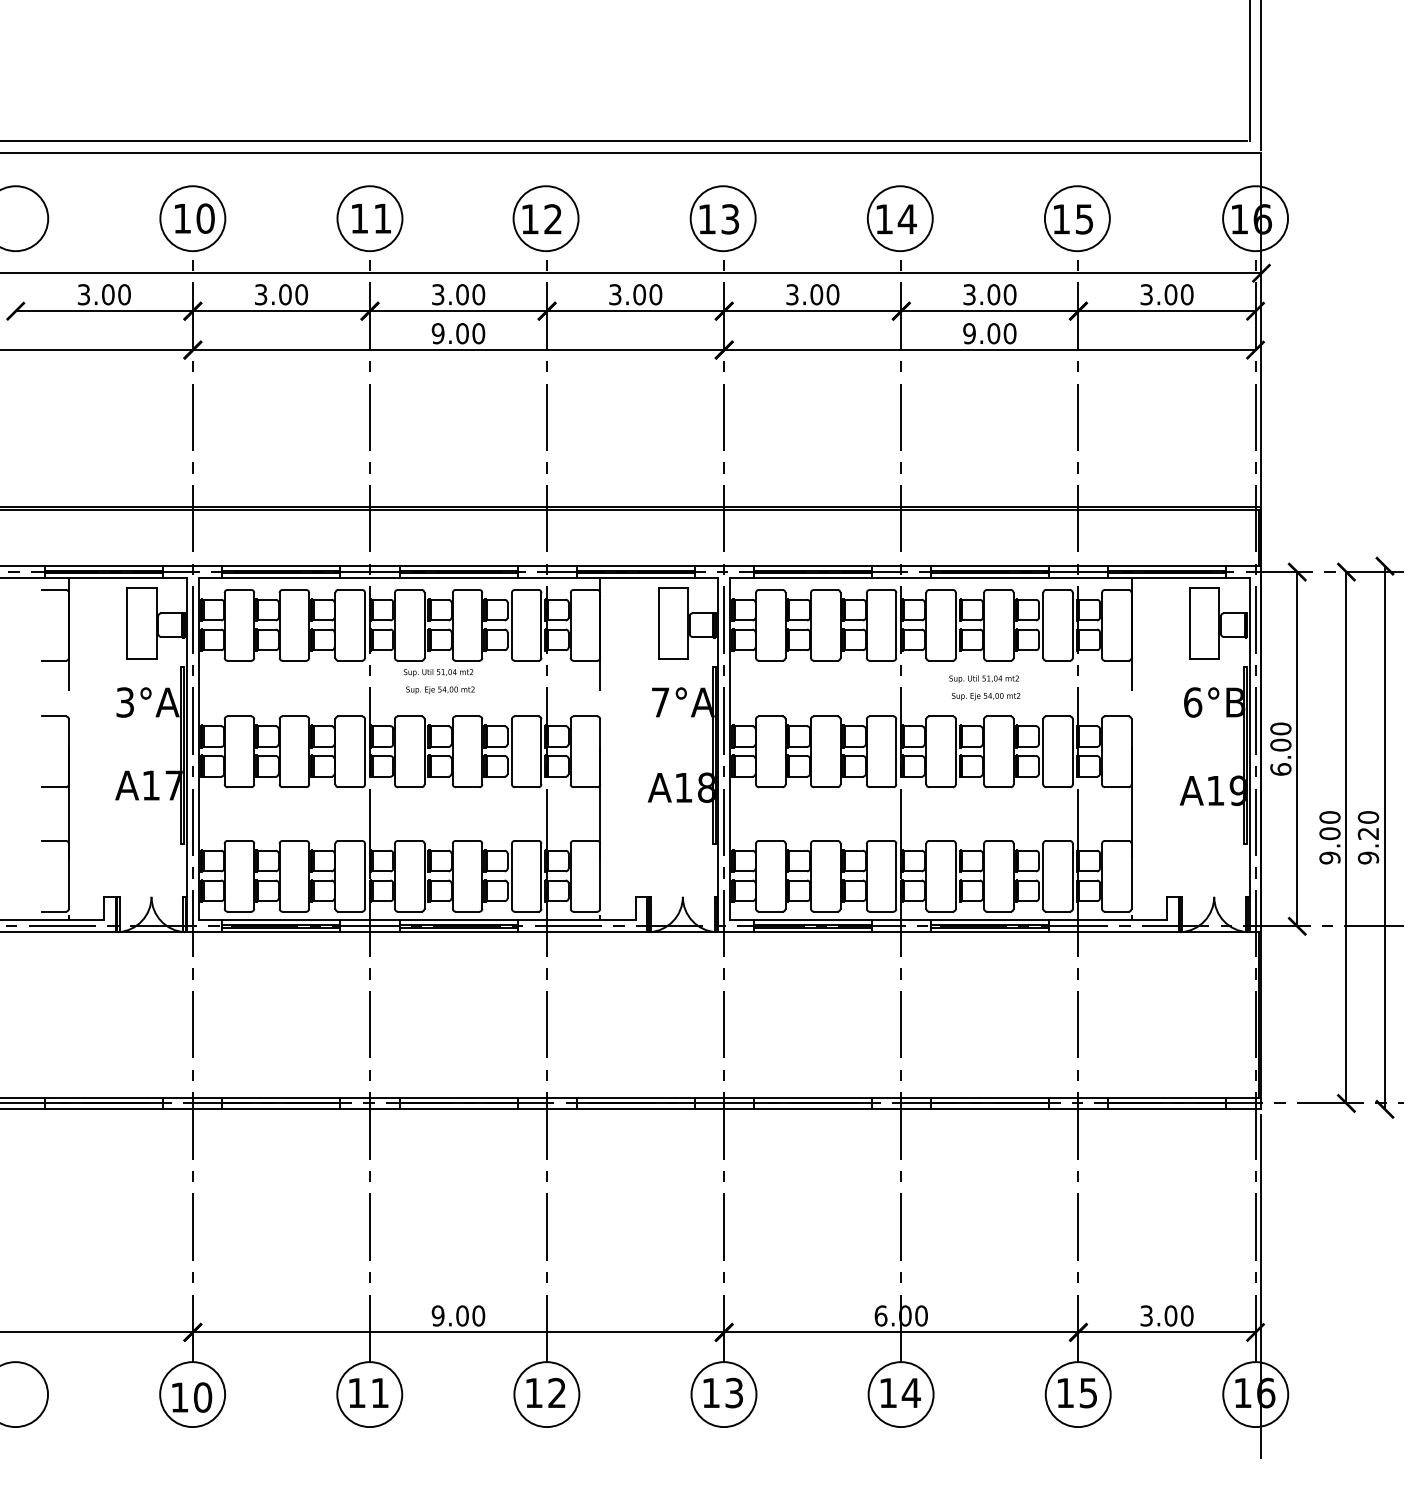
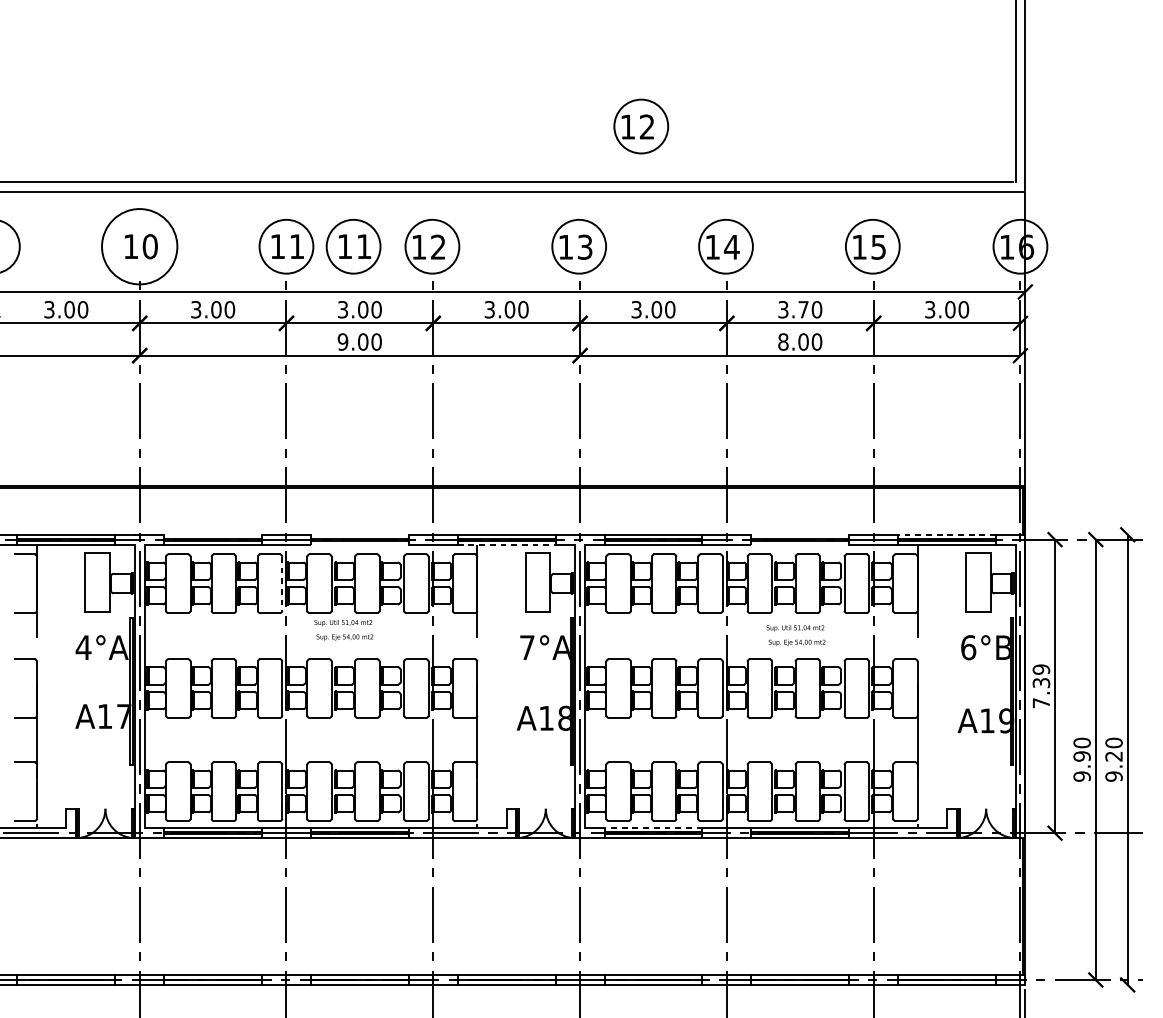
part: (797, 73) -> (640, 126), added
circle: (192, 218) -> (139, 246), size x1.4
part: (450, 218) -> (353, 246), added
text: (993, 294) -> (803, 309), 3.00 -> 3.70
text: (969, 333) -> (783, 341), 9.00 -> 8.00
line: (281, 566) -> (213, 534), removed
line: (458, 566) -> (359, 534), removed
line: (989, 566) -> (799, 534), removed
line: (1166, 566) -> (946, 534), solid -> dashed
line: (458, 578) -> (359, 544), removed
line: (636, 578) -> (507, 544), solid -> dashed
line: (989, 578) -> (799, 544), removed
line: (365, 625) -> (282, 583), solid -> dashed
text: (124, 702) -> (83, 647), 3°A -> 4°A
text: (1280, 748) -> (1041, 685), 6.00 -> 7.39
text: (1329, 833) -> (1081, 756), 9.00 -> 9.90
line: (812, 920) -> (653, 828), solid -> dashed

